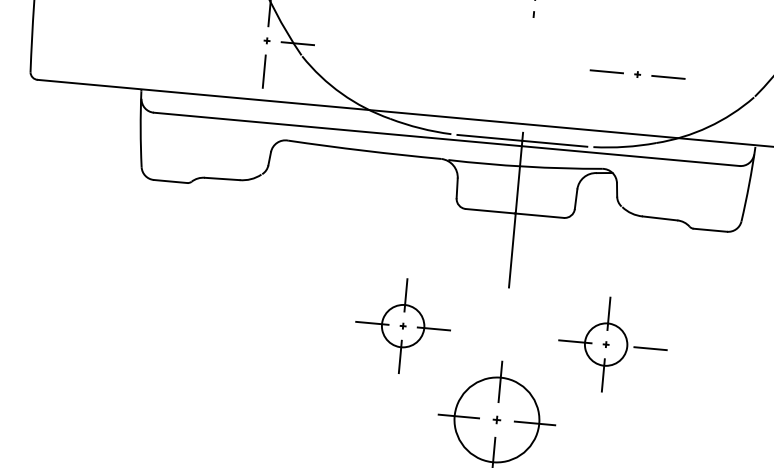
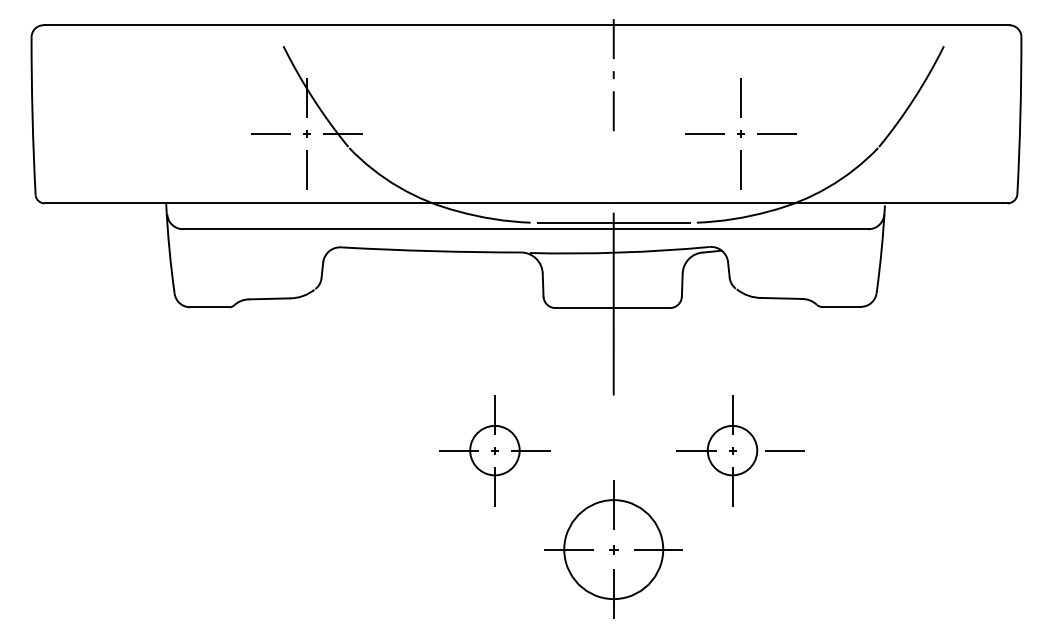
line: (236, 37) -> (270, 133), added
line: (640, 43) -> (740, 97), added
line: (530, 45) -> (613, 111), added
line: (634, 105) -> (740, 169), added

